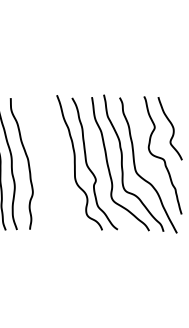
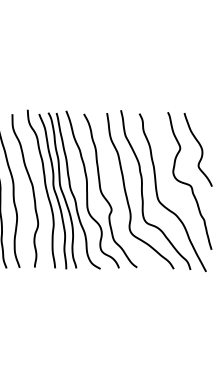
part: (54, 162) -> (63, 189), added

